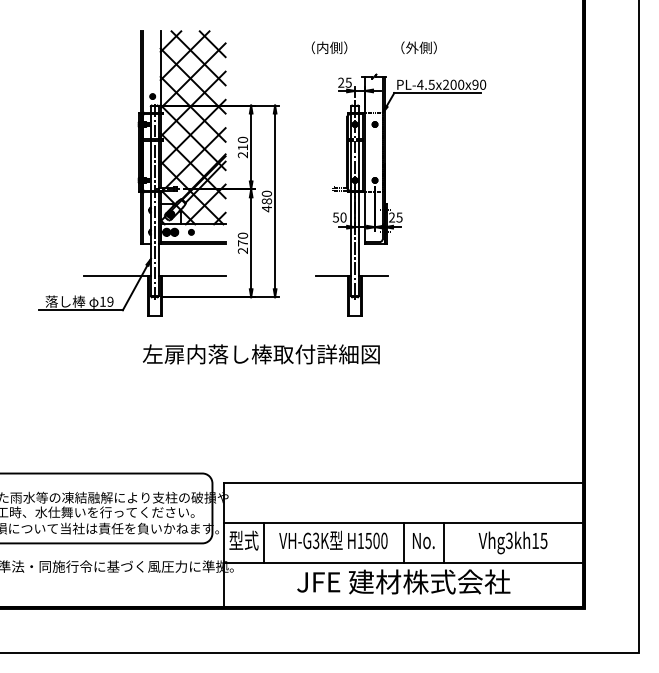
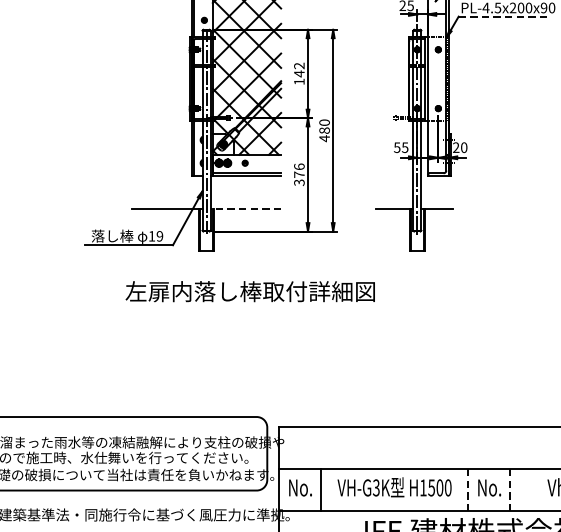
line: (438, 93) -> (505, 17), solid -> dashed
text: (242, 147) -> (298, 73), 210 -> 142
text: (343, 217) -> (405, 147), 50 -> 55
text: (399, 217) -> (464, 147), 25 -> 20
text: (242, 242) -> (298, 173), 270 -> 376
line: (192, 276) -> (246, 209), solid -> dashed
text: (260, 354) -> (249, 291), moved
text: (243, 540) -> (299, 487), 型式 -> No.
line: (403, 543) -> (468, 490), solid -> dashed
line: (443, 543) -> (510, 490), solid -> dashed

